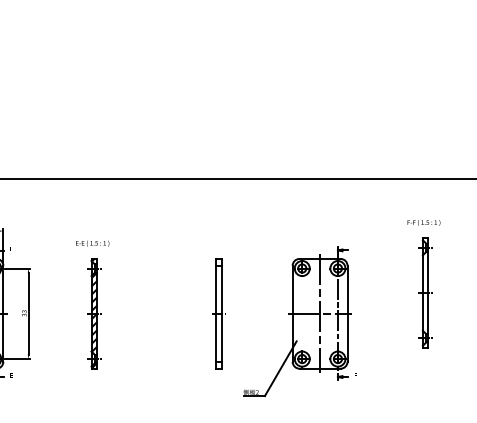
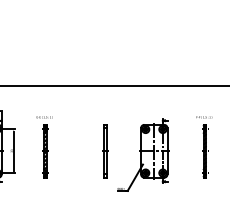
part: (424, 285) -> (204, 147), moved

